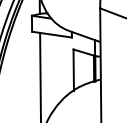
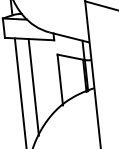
line: (51, 73) -> (33, 86), added

